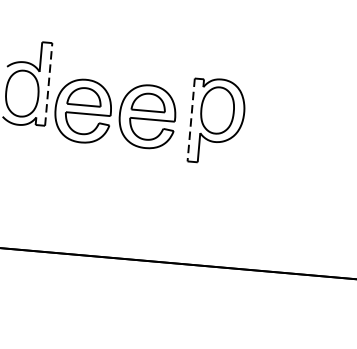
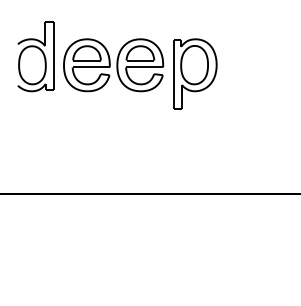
line: (48, 84) -> (53, 55), dashed -> solid
part: (115, 114) -> (113, 65), moved
line: (191, 120) -> (173, 75), dashed -> solid

